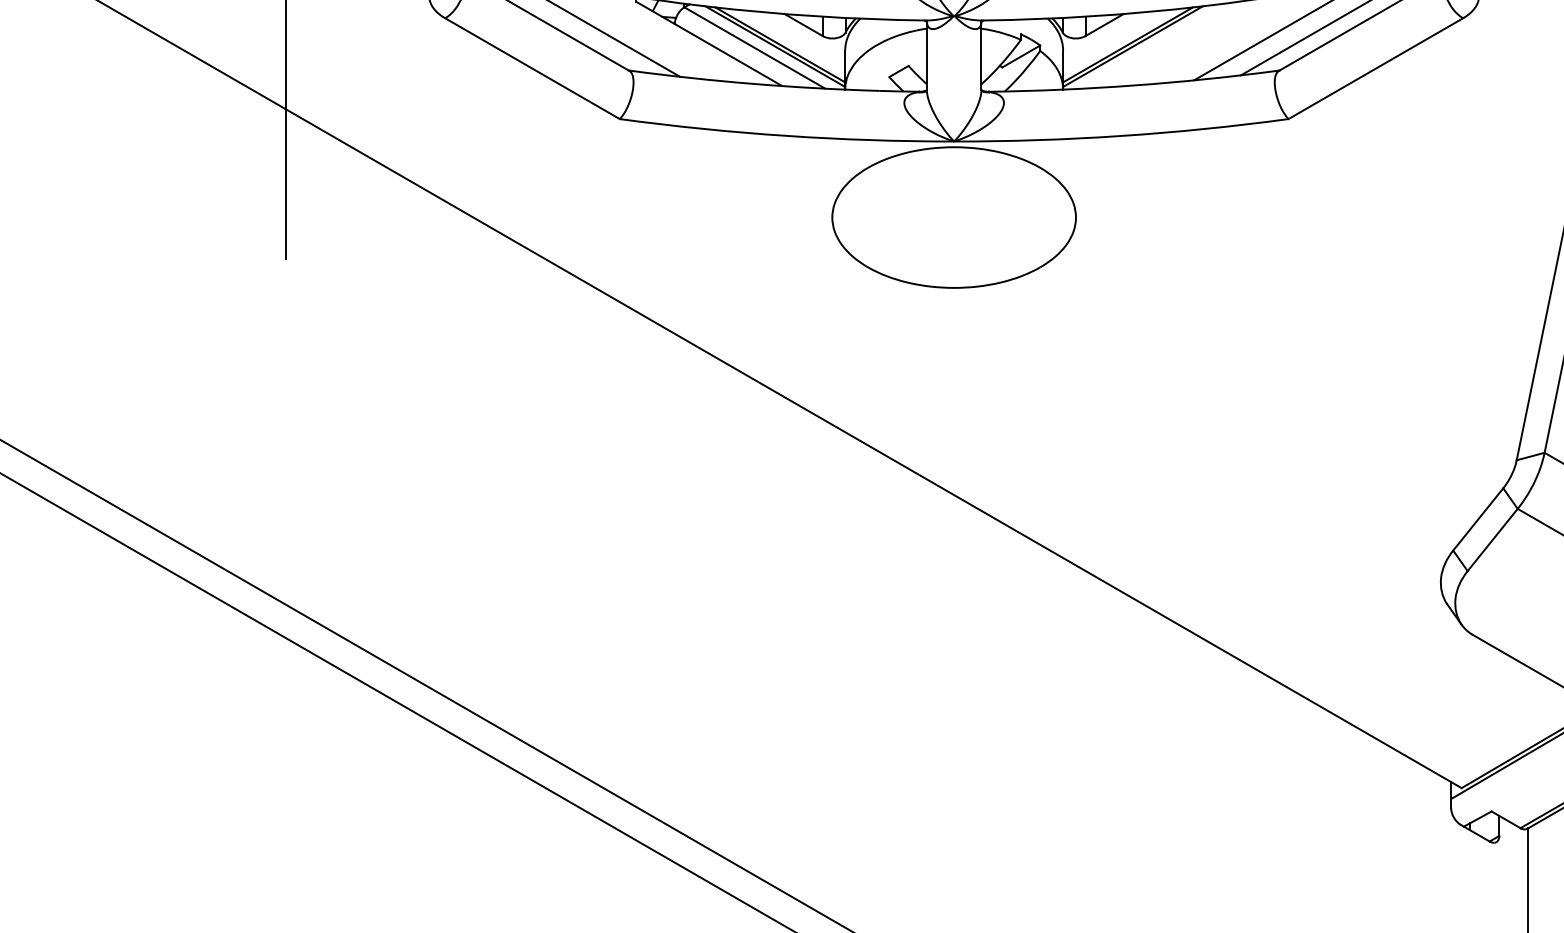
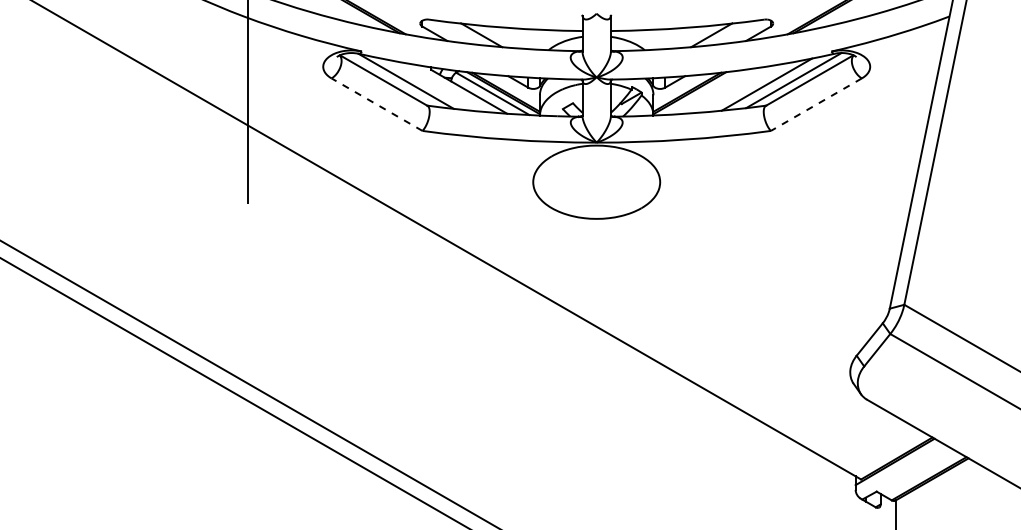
line: (533, 68) -> (377, 104), solid -> dashed
line: (1376, 68) -> (816, 104), solid -> dashed

